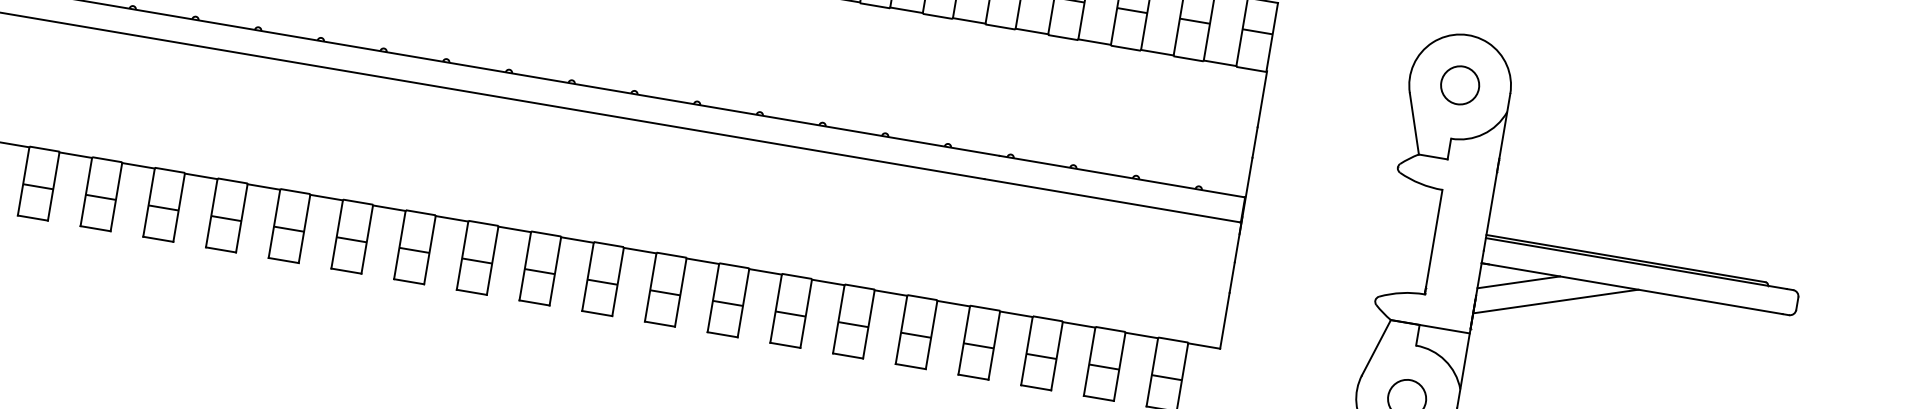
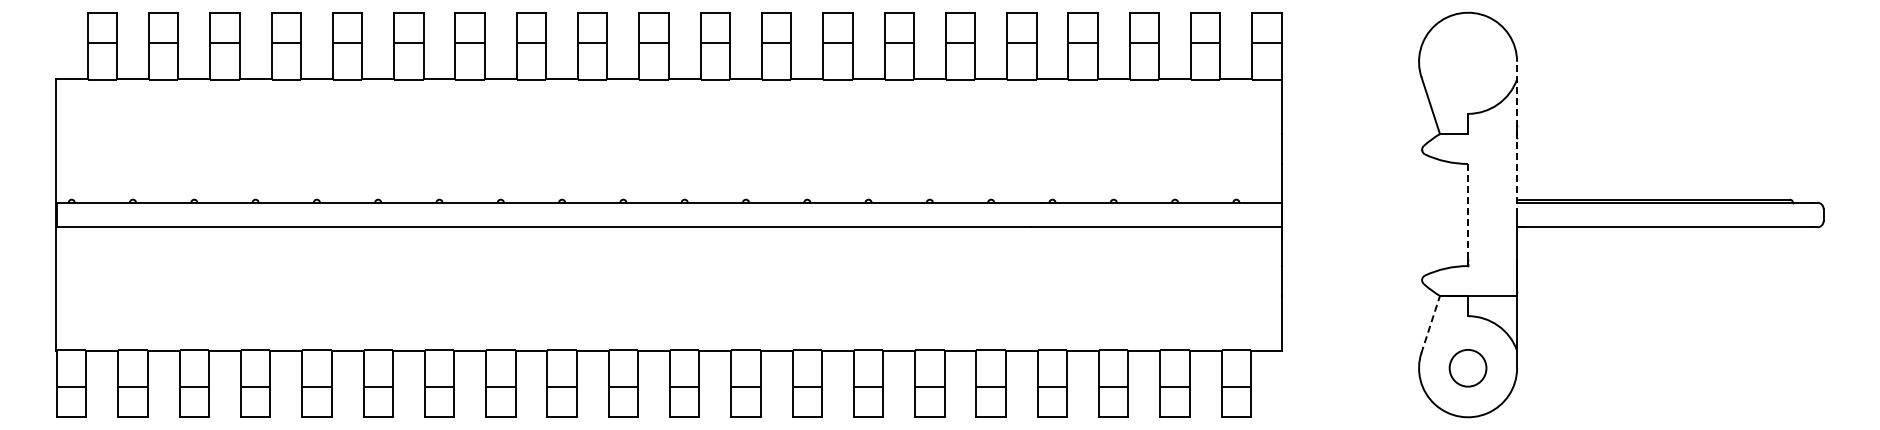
circle: (1459, 85) -> (1467, 61), removed
line: (1497, 172) -> (1517, 138), solid -> dashed
line: (1433, 242) -> (1468, 215), solid -> dashed
line: (1518, 282) -> (1555, 239), removed
line: (1555, 301) -> (1593, 251), removed
line: (1376, 347) -> (1430, 324), solid -> dashed

